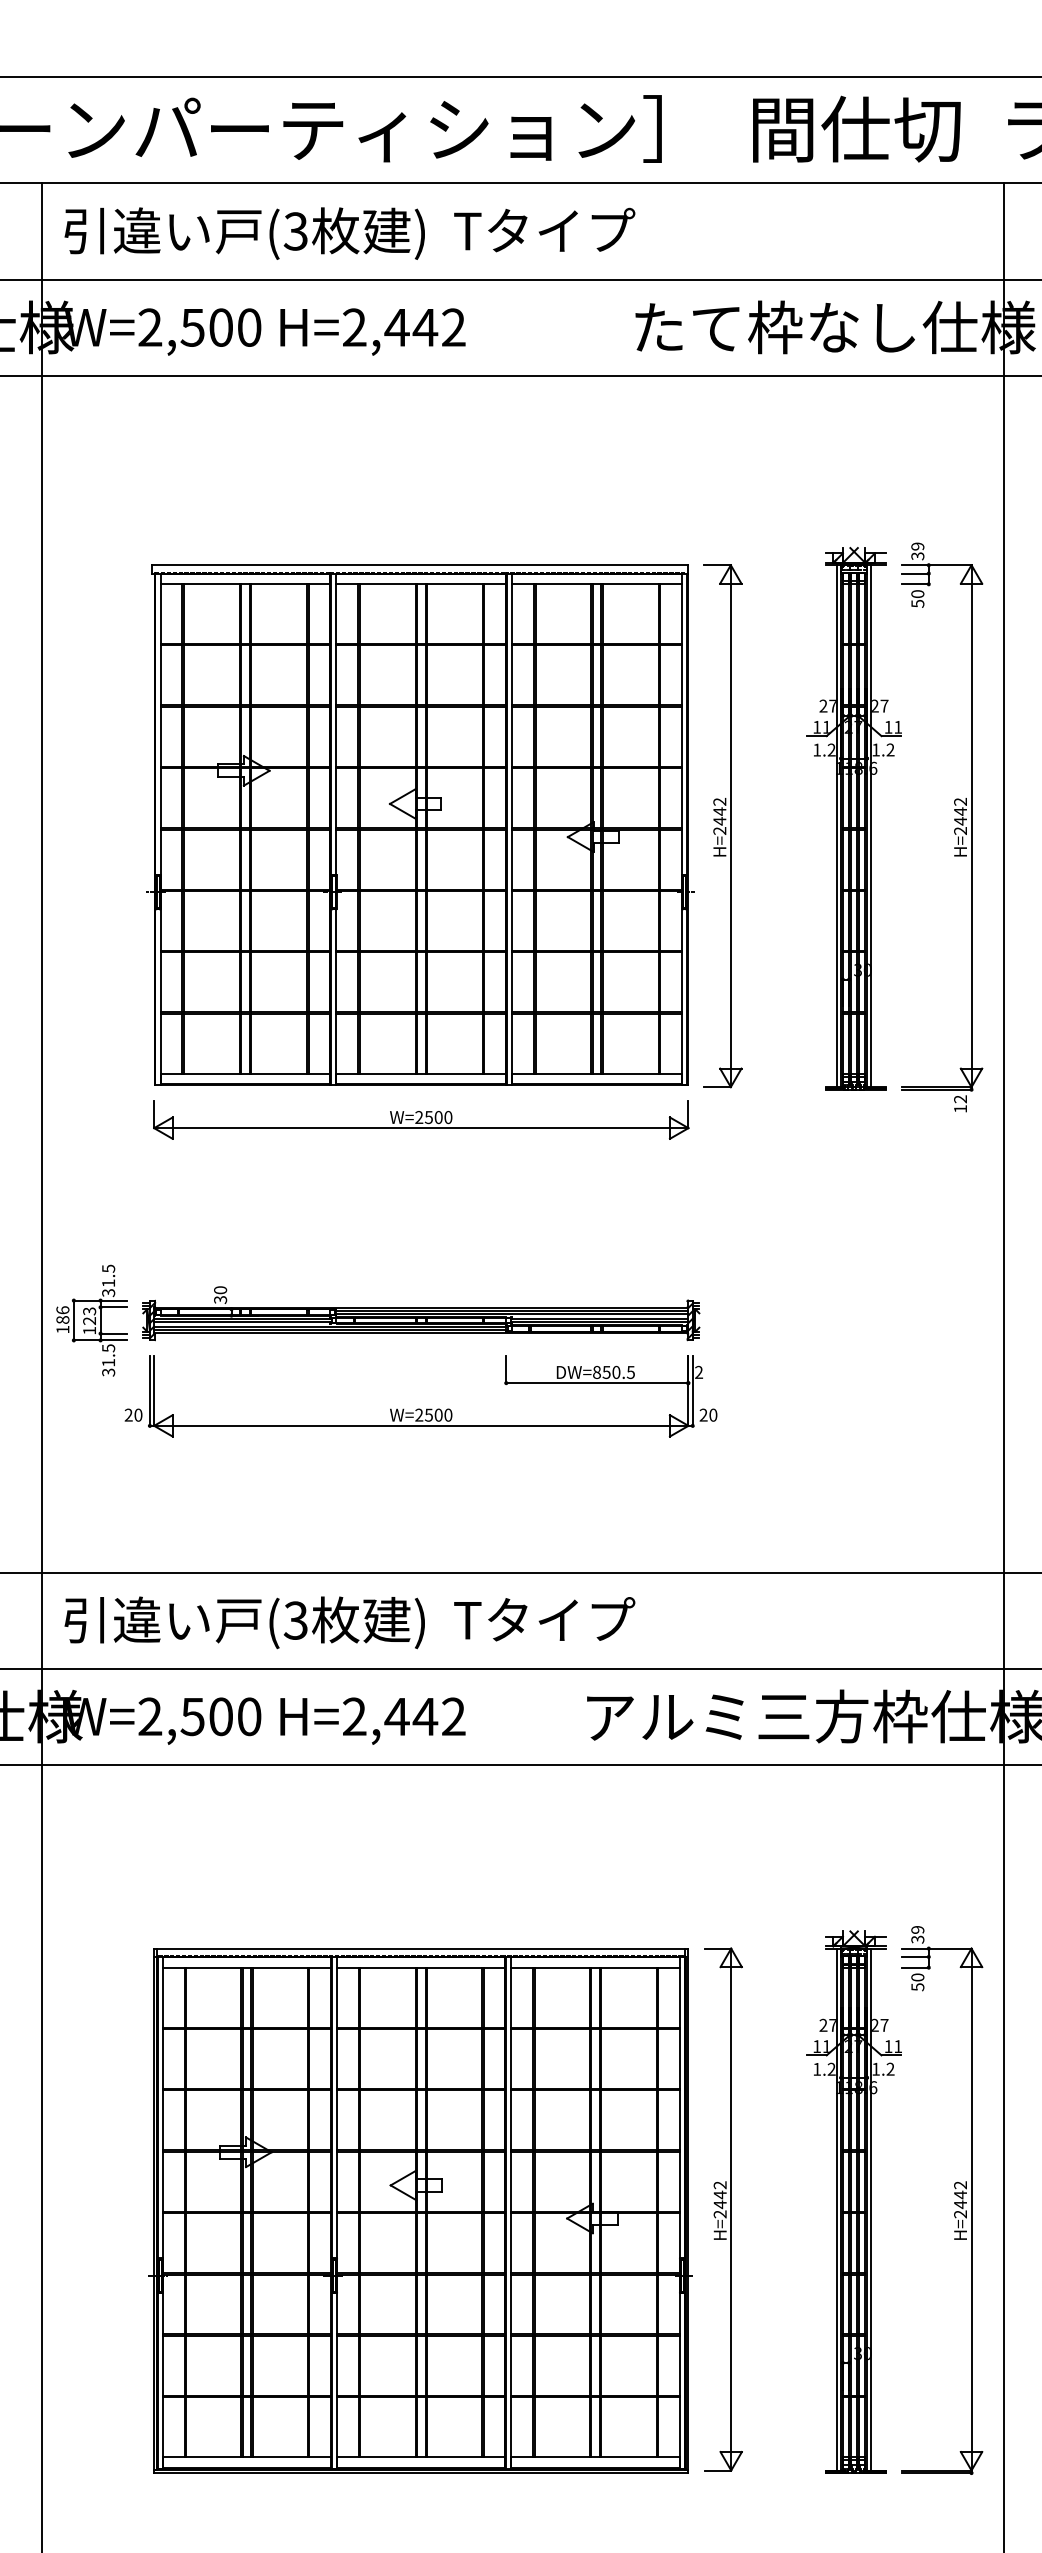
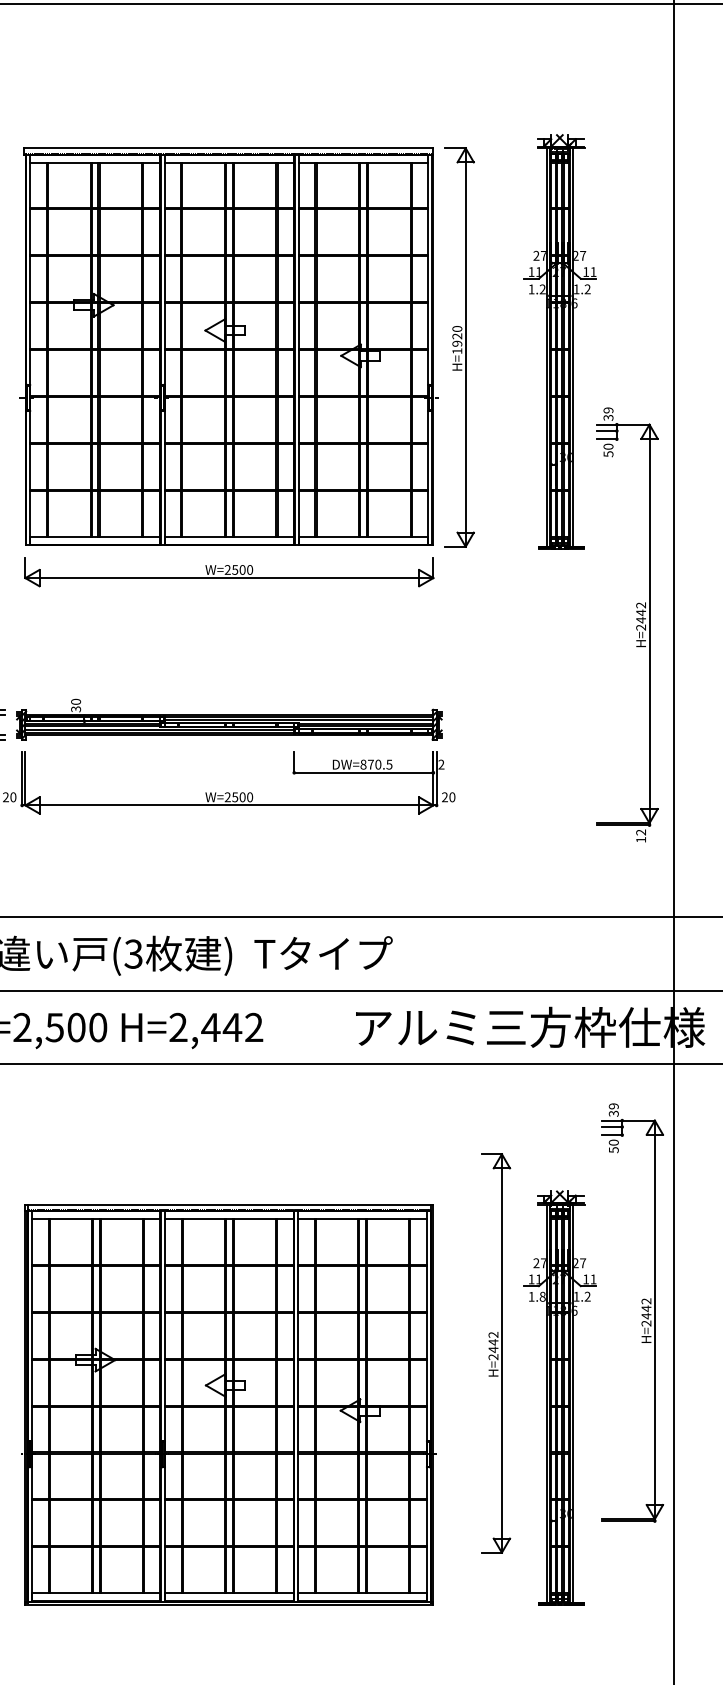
text: (719, 815) -> (457, 339), H=2442 -> H=1920
part: (954, 829) -> (636, 626), moved
text: (606, 1372) -> (370, 764), DW=850.5 -> DW=870.5
text: (831, 2068) -> (542, 1296), 1.2 -> 1.8
part: (954, 2202) -> (641, 1314), moved
part: (723, 2209) -> (496, 1353), moved

